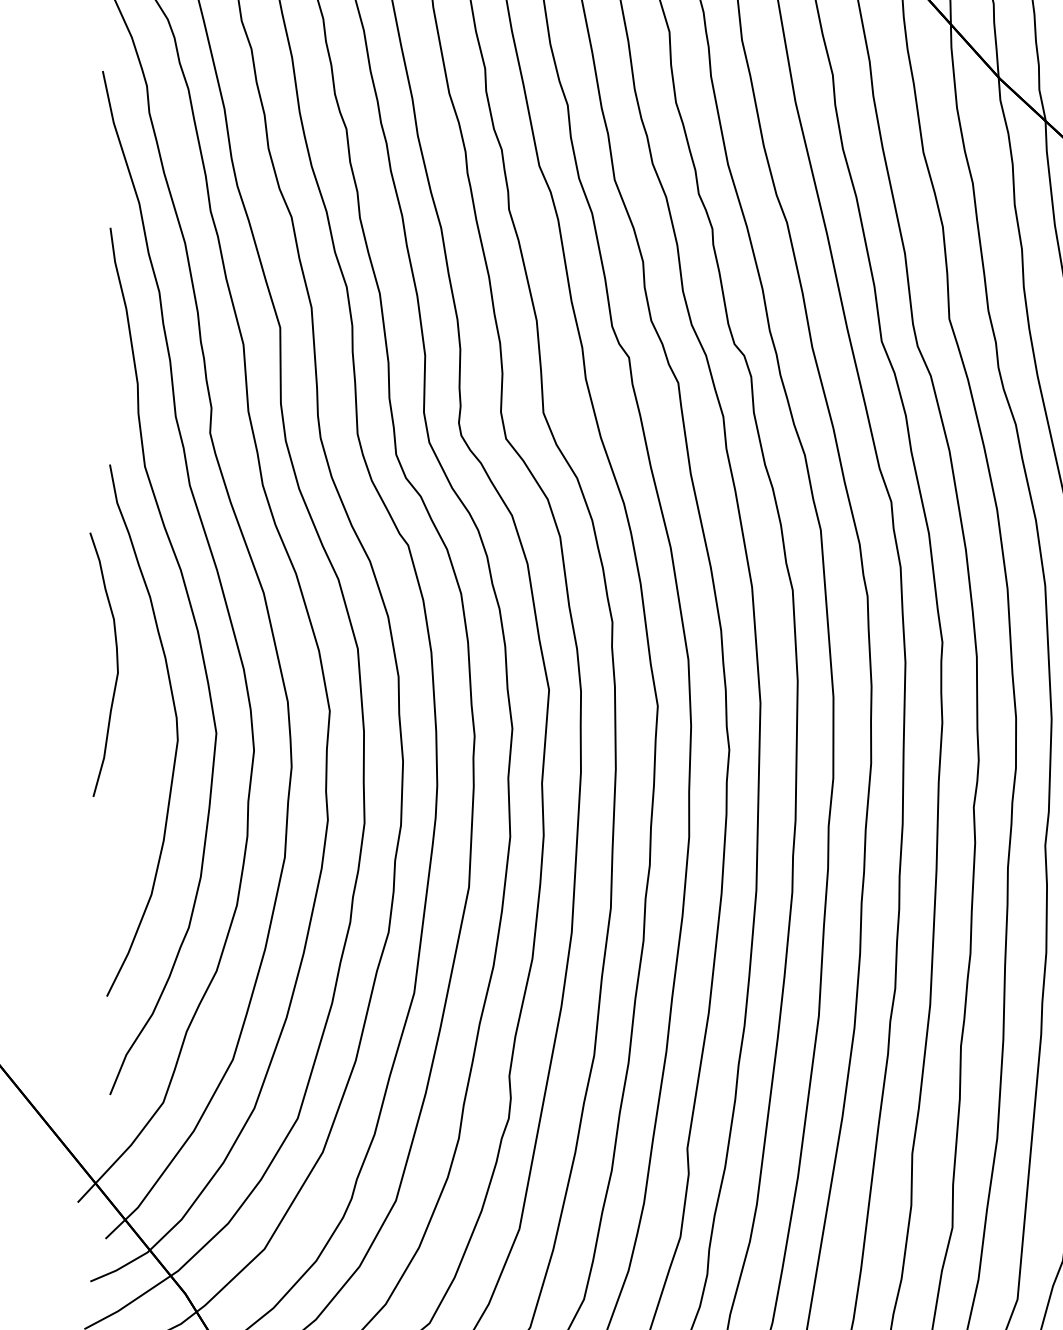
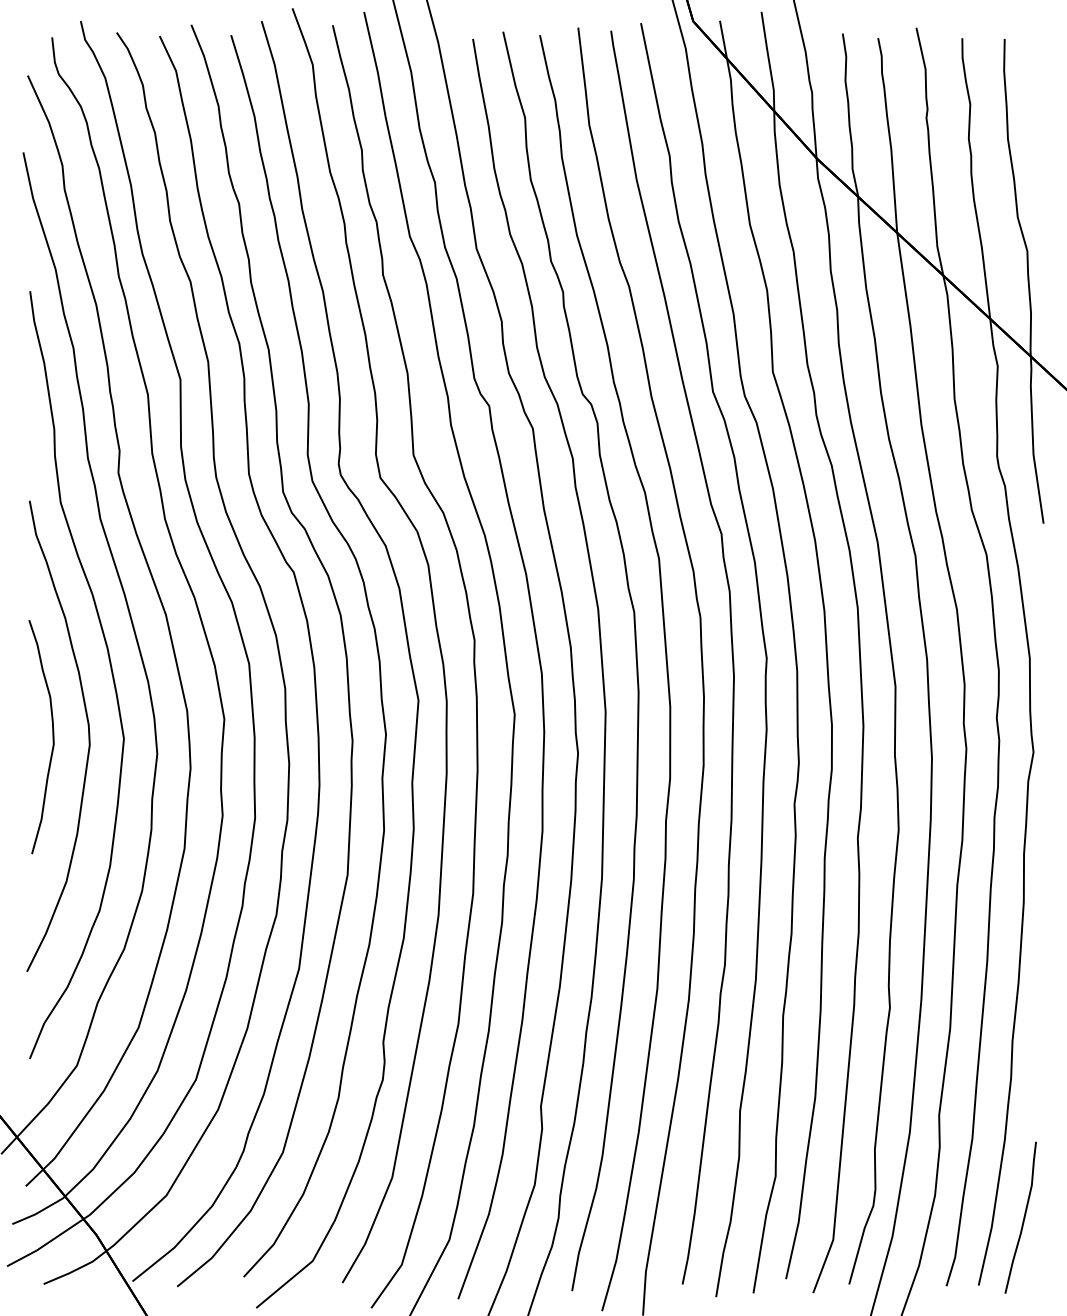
curve: (116, 665) -> (52, 737), moved

